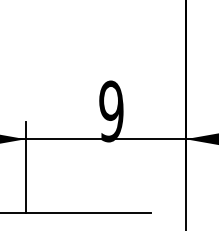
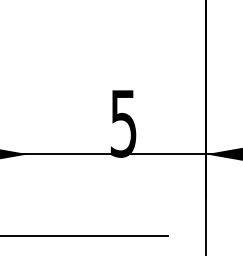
text: (111, 111) -> (123, 123), 9 -> 5
line: (25, 167) -> (28, 185), removed

